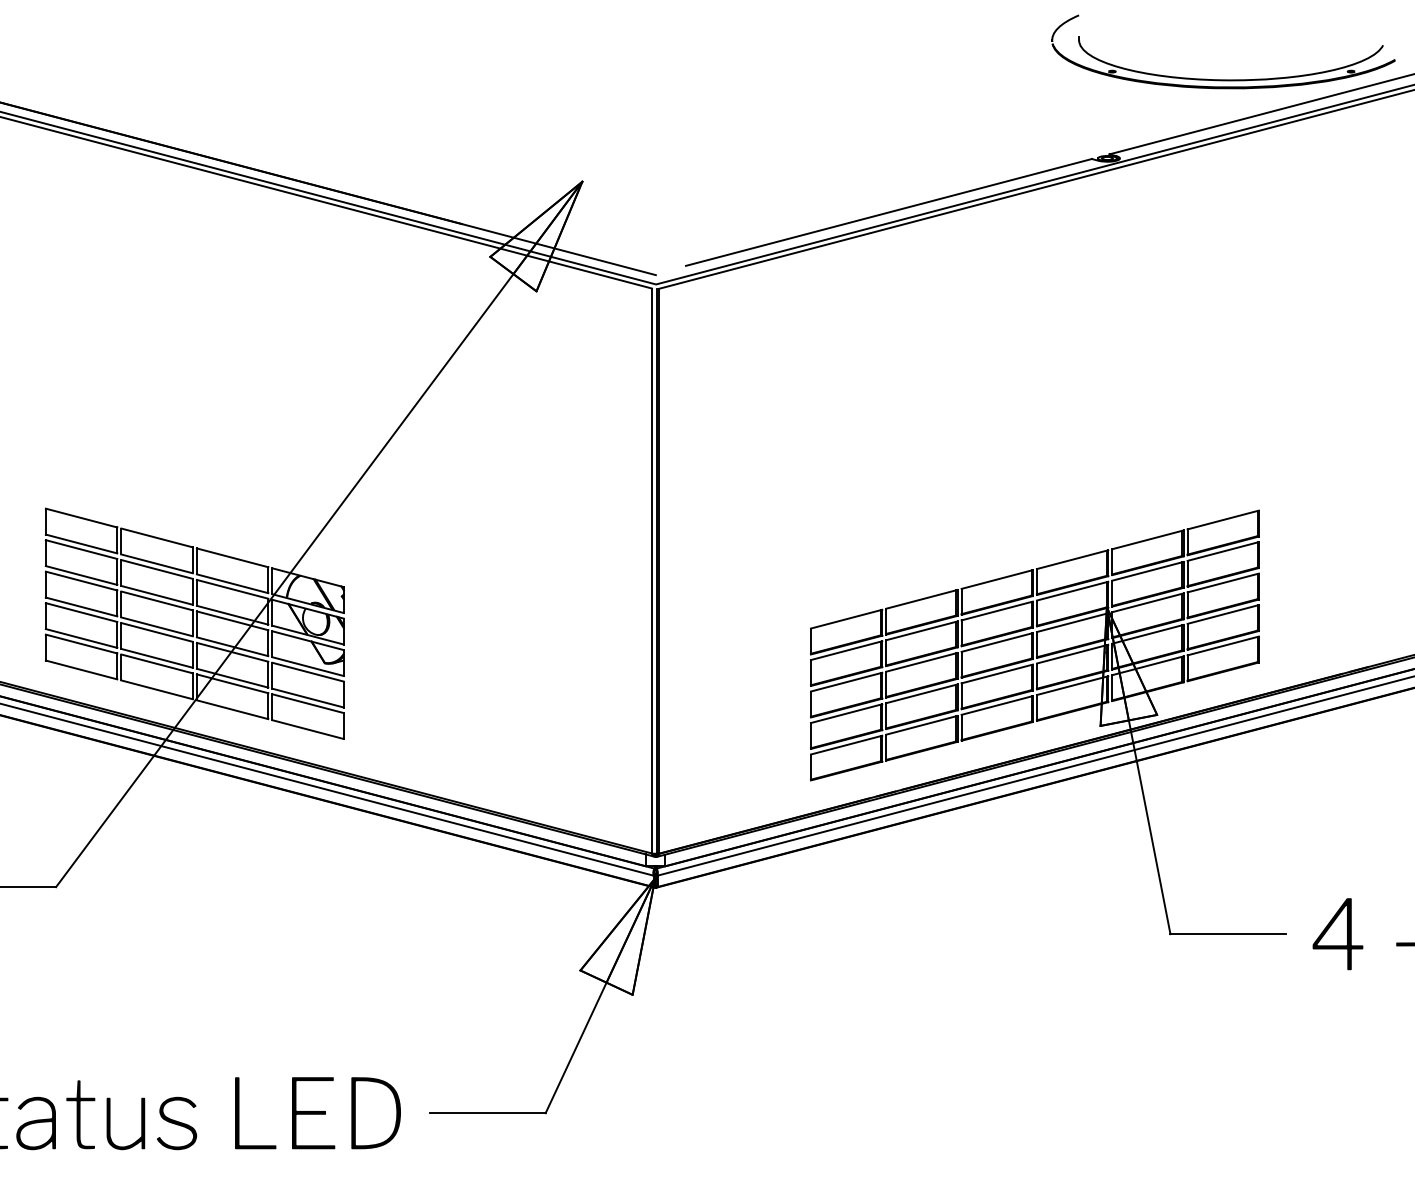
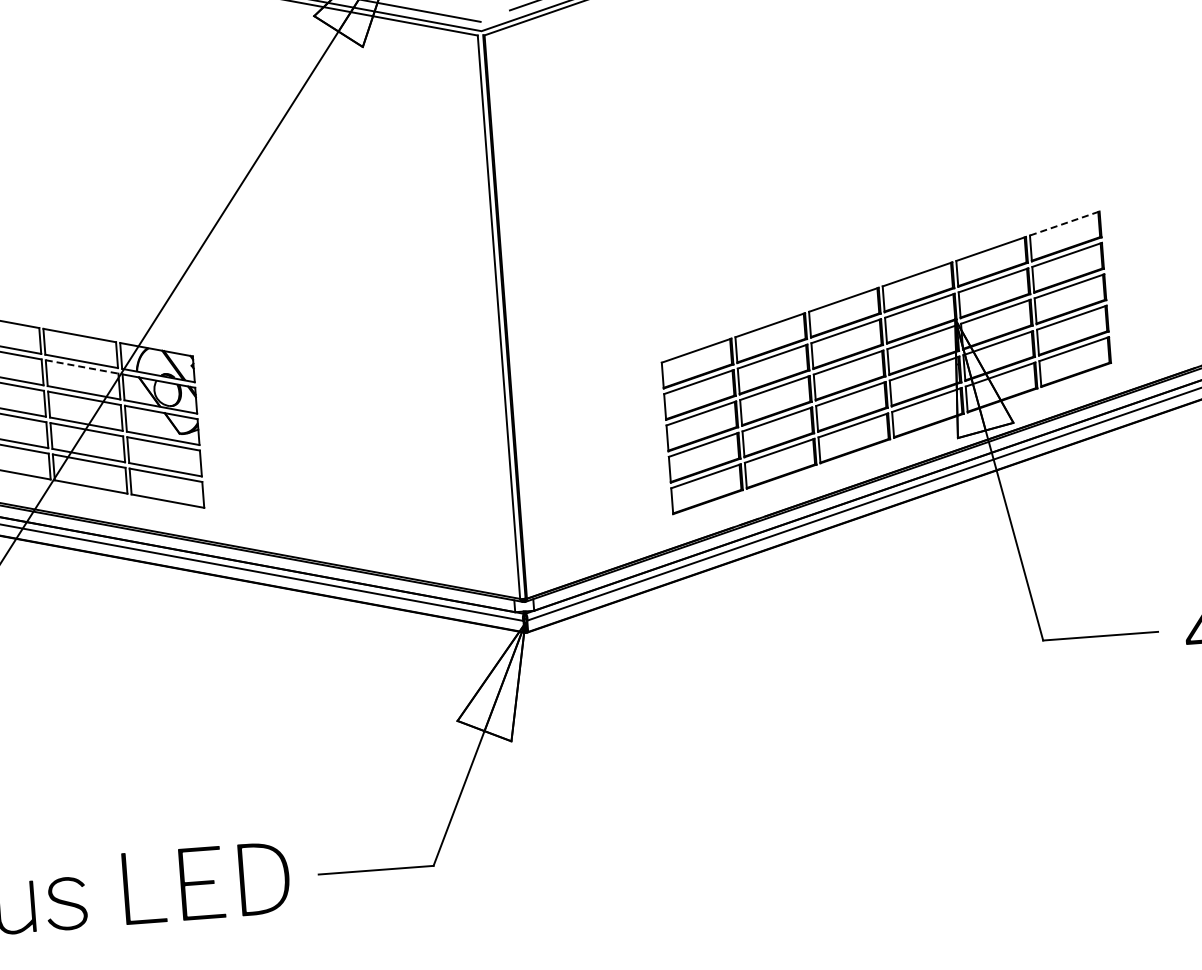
line: (1223, 520) -> (1065, 224), solid -> dashed
line: (232, 589) -> (82, 367), solid -> dashed

